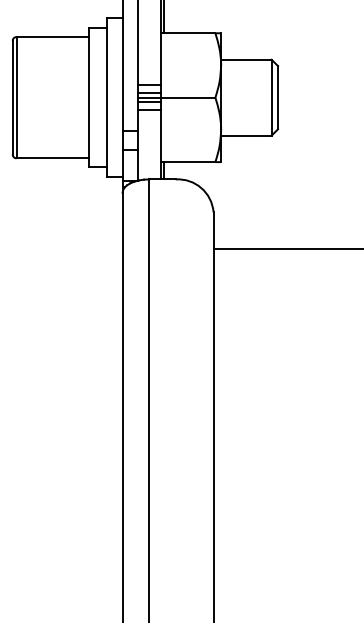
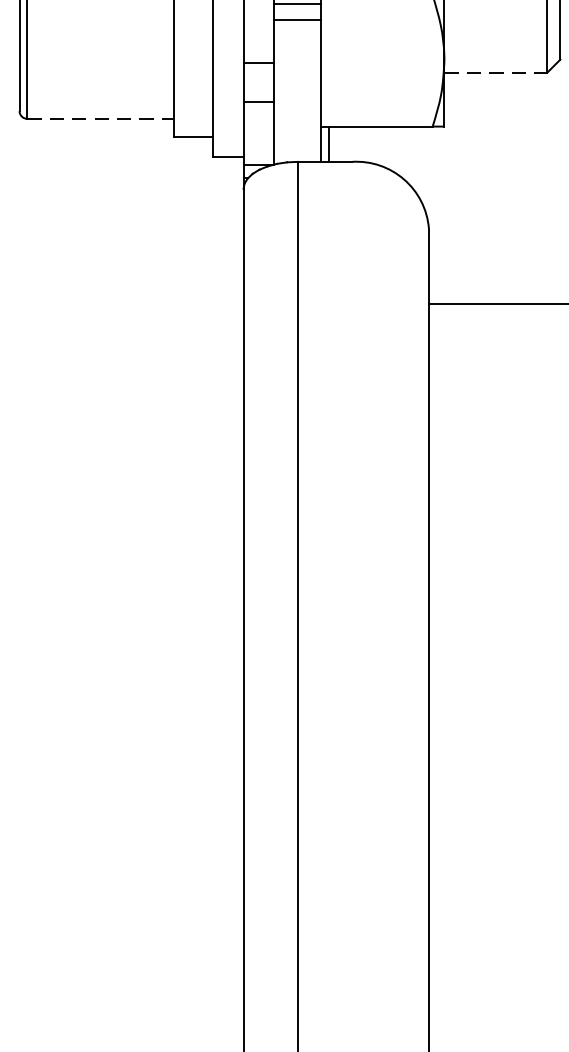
line: (246, 135) -> (496, 72), solid -> dashed
line: (53, 158) -> (102, 119), solid -> dashed

